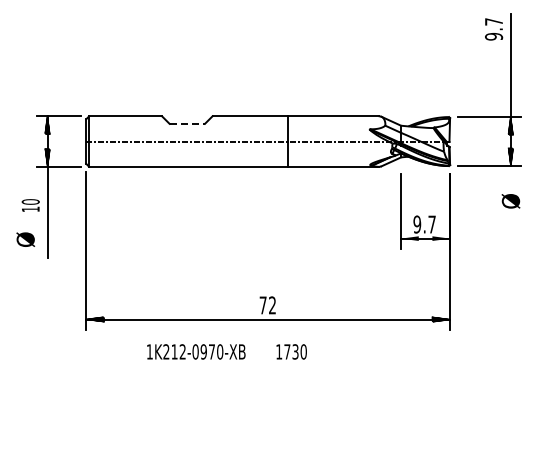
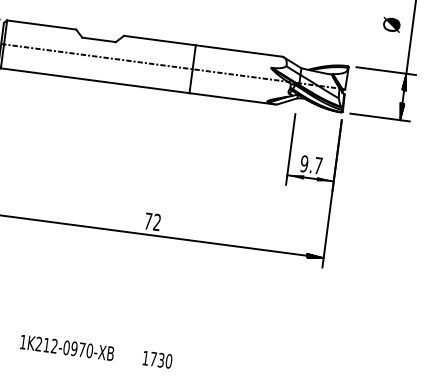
line: (187, 123) -> (99, 39), dashed -> solid
text: (510, 201) -> (391, 25), moved
text: (226, 351) -> (95, 351), moved

